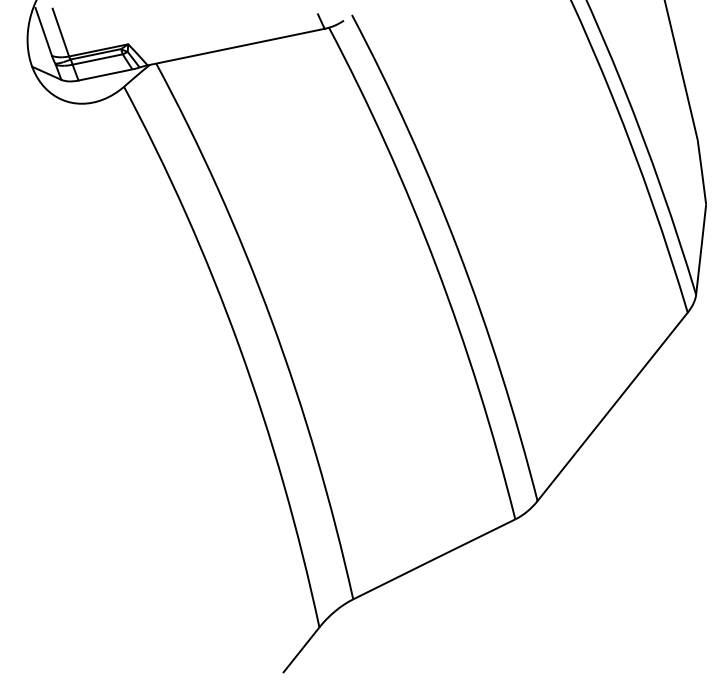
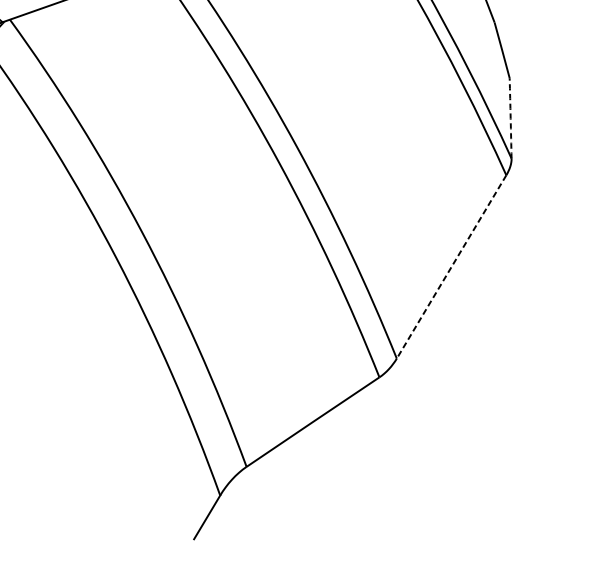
arc: (701, 249) -> (510, 118), solid -> dashed
line: (612, 407) -> (451, 267), solid -> dashed

